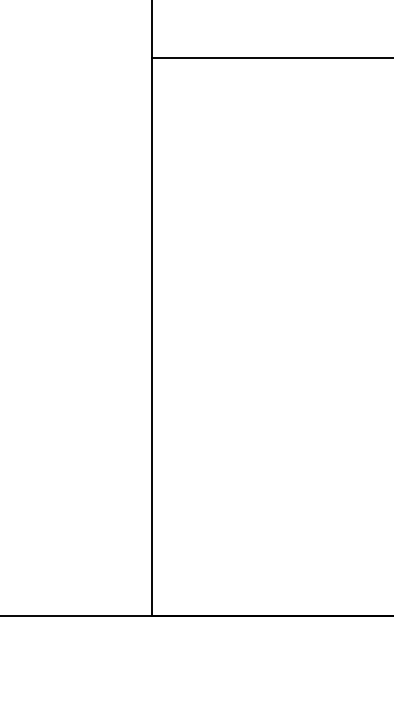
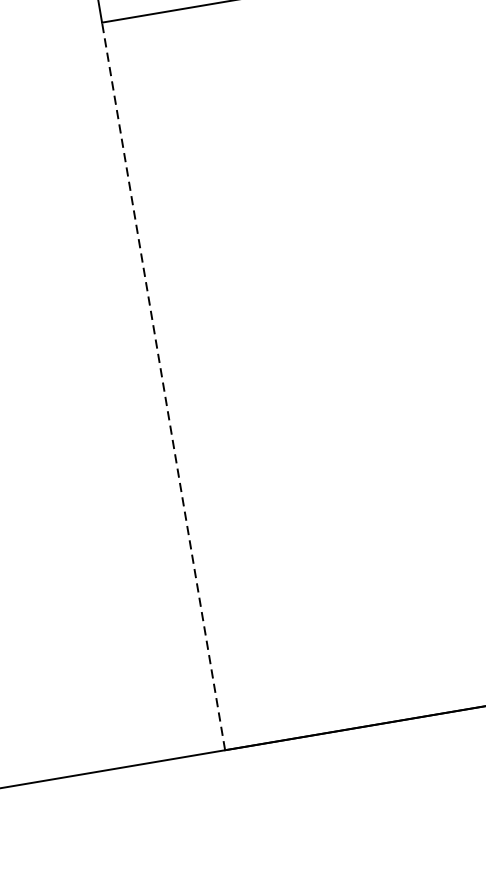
line: (152, 336) -> (163, 385), solid -> dashed

